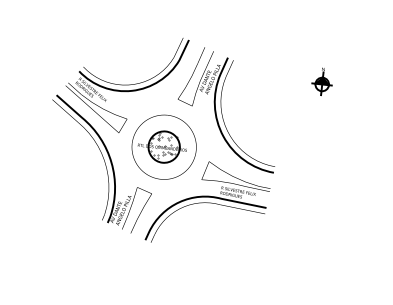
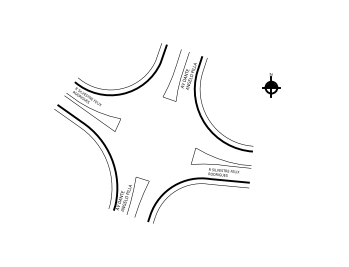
part: (322, 82) -> (271, 85), moved
part: (164, 146) -> (155, 139), removed

